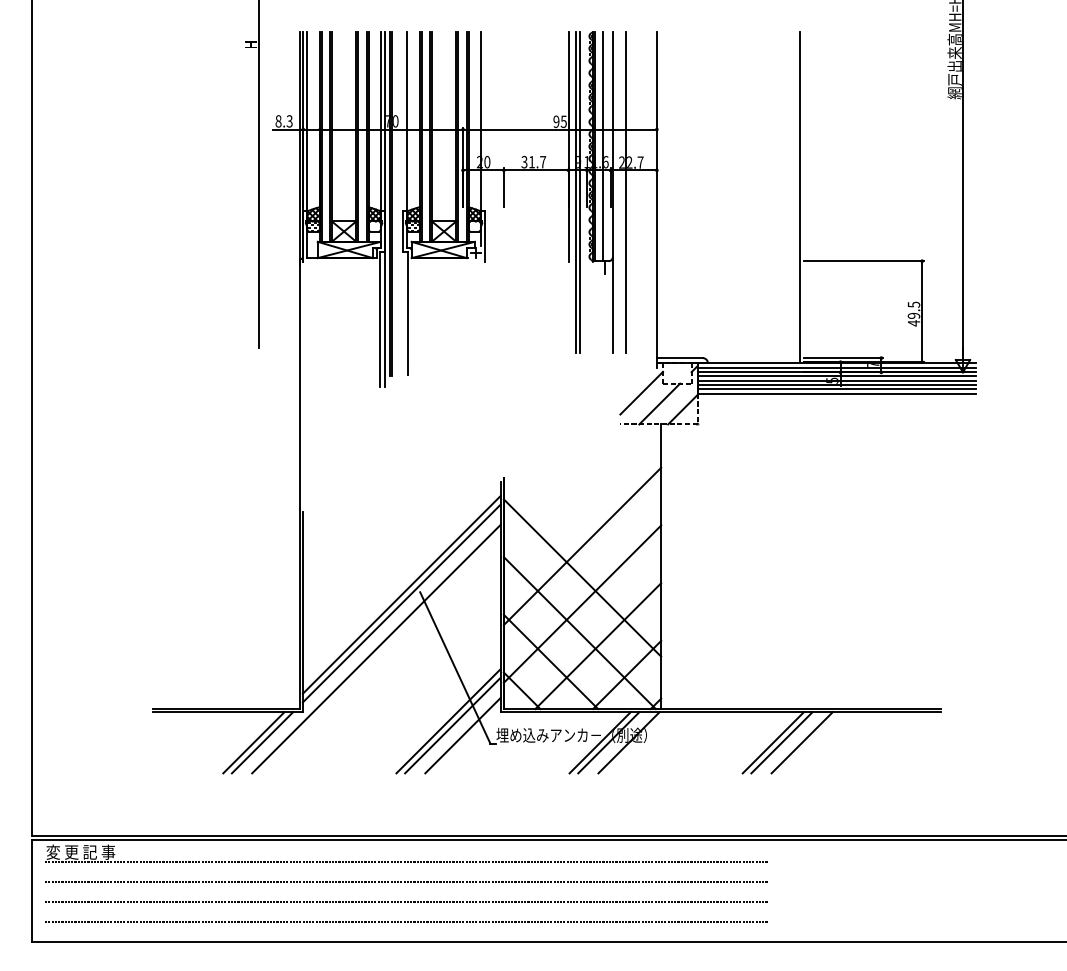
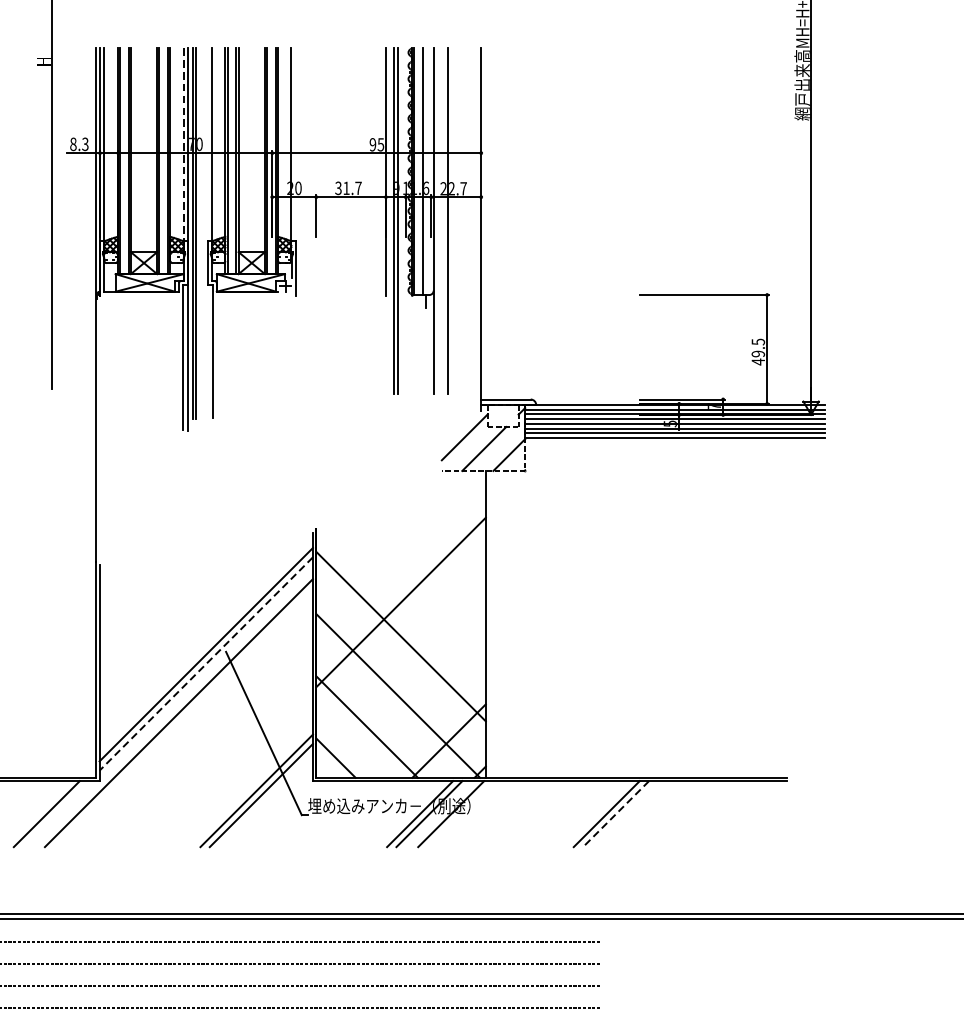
line: (380, 122) -> (183, 145), solid -> dashed
line: (799, 197) -> (634, 226), removed
line: (401, 603) -> (205, 664), solid -> dashed
line: (582, 603) -> (401, 664), removed
line: (598, 646) -> (418, 710), removed
line: (462, 735) -> (271, 806), removed
line: (262, 742) -> (56, 813), removed
line: (801, 742) -> (637, 813), removed
line: (781, 743) -> (615, 814), solid -> dashed

